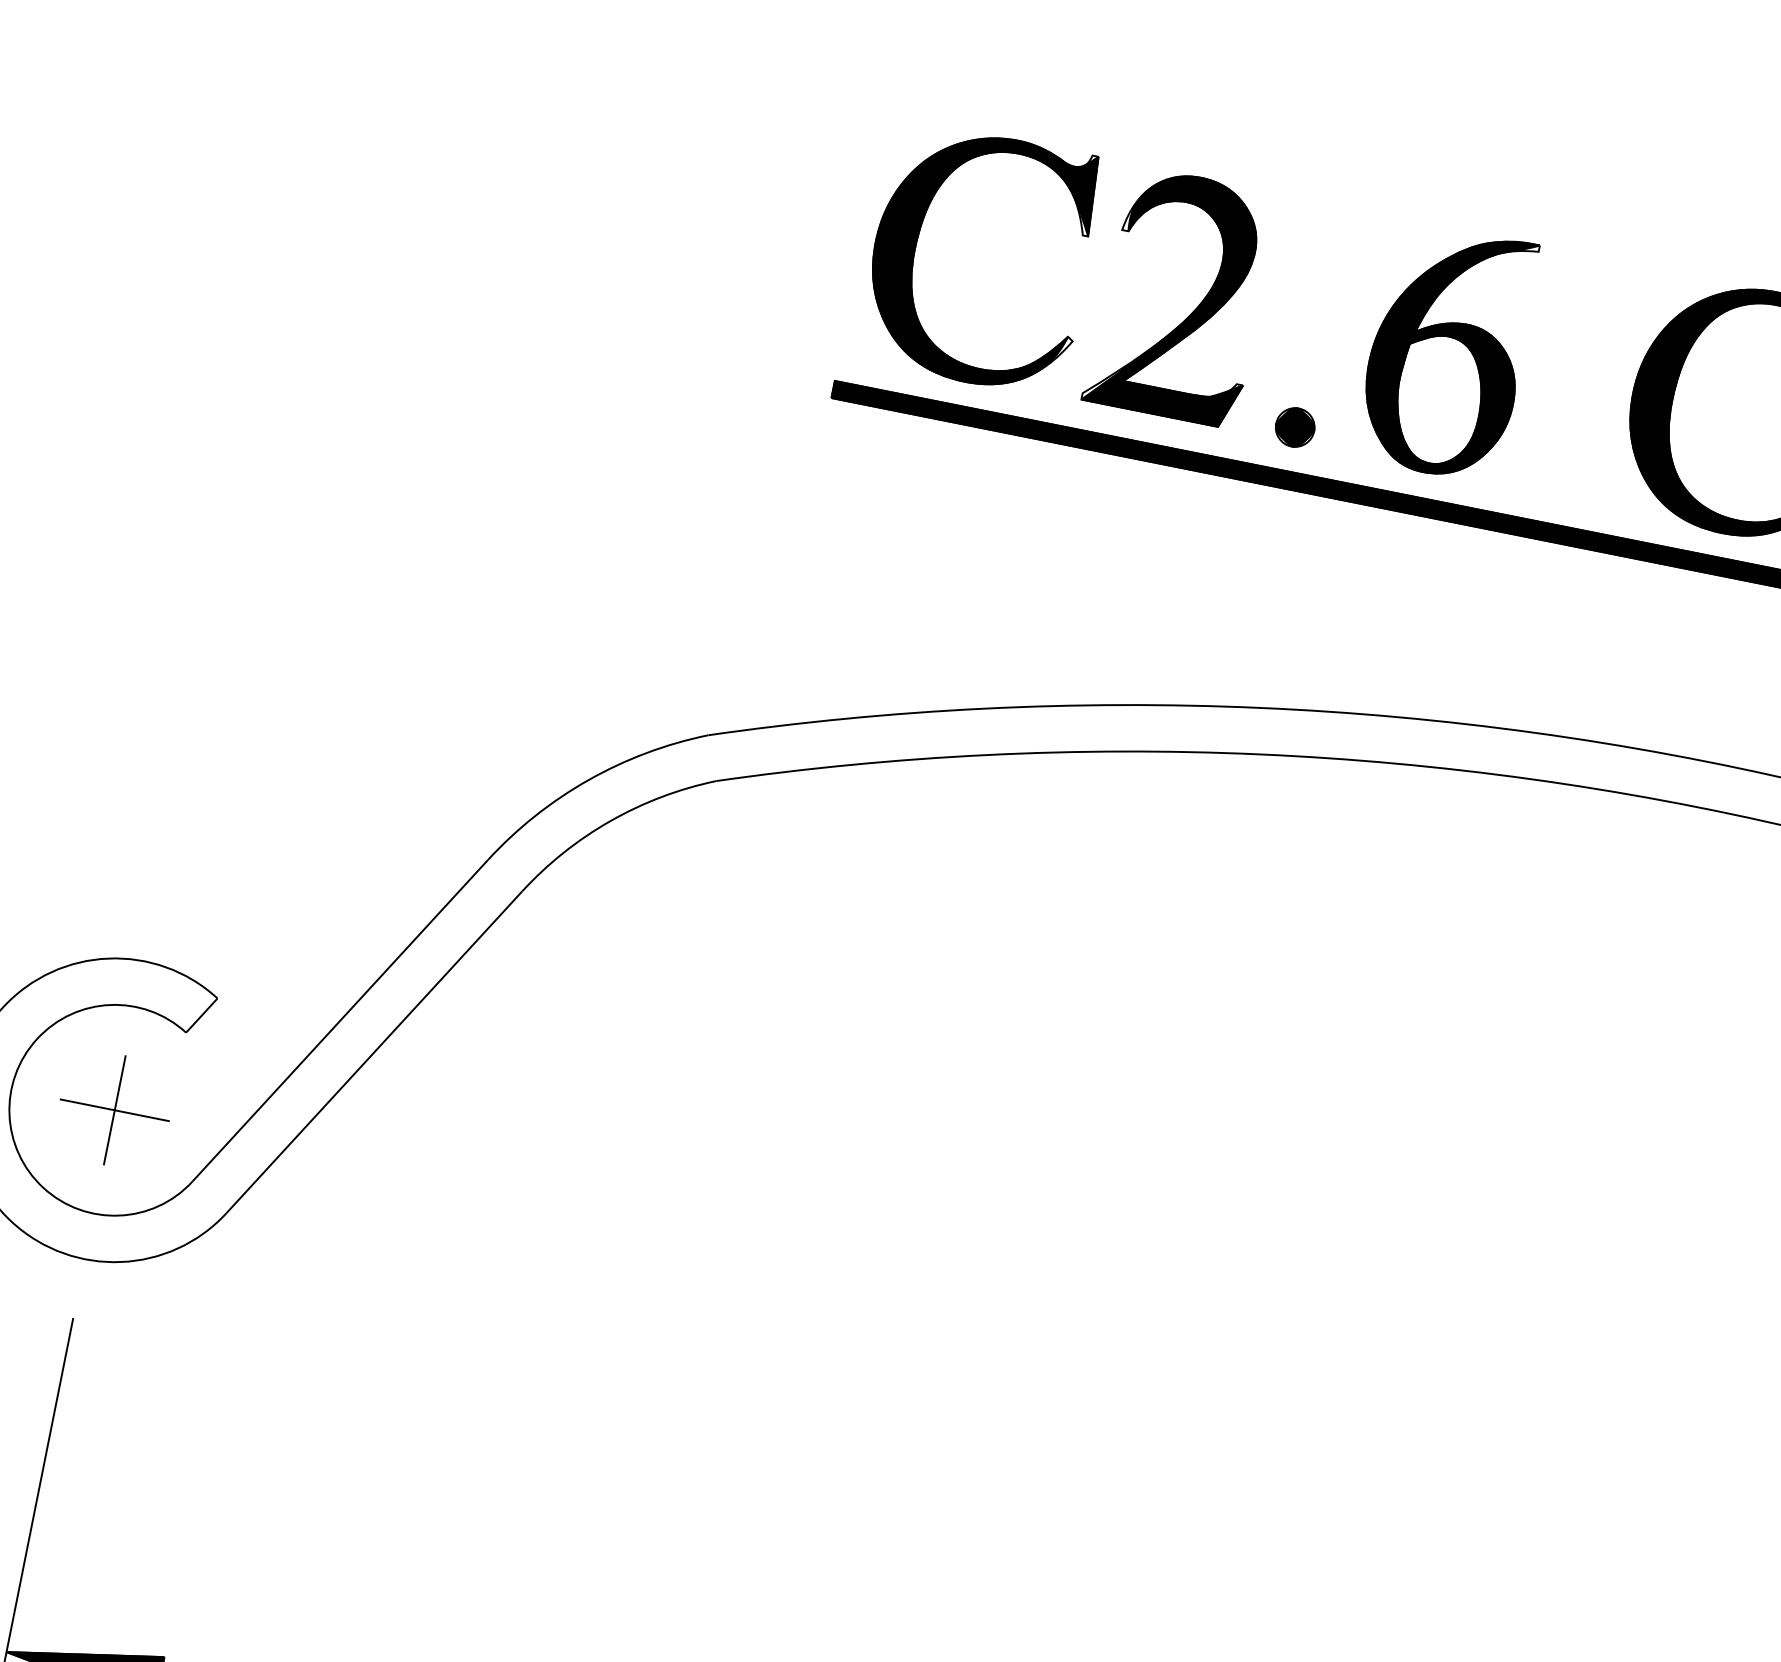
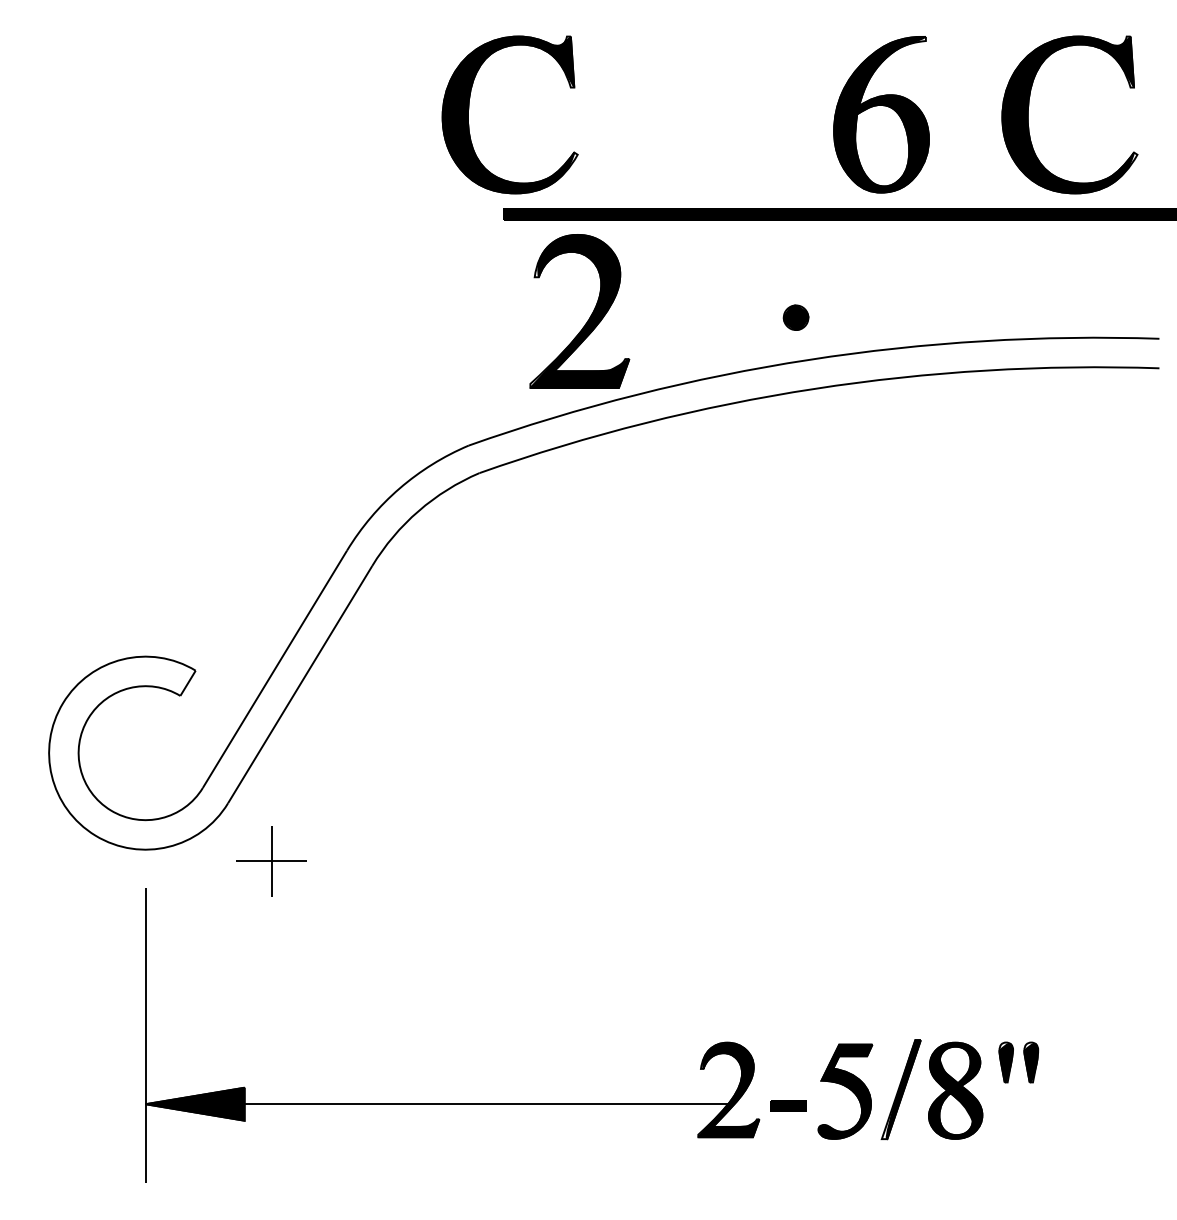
part: (919, 238) -> (469, 109), moved
part: (1192, 310) -> (588, 318), moved
part: (1294, 426) -> (795, 317), moved
part: (114, 1110) -> (271, 861), moved

